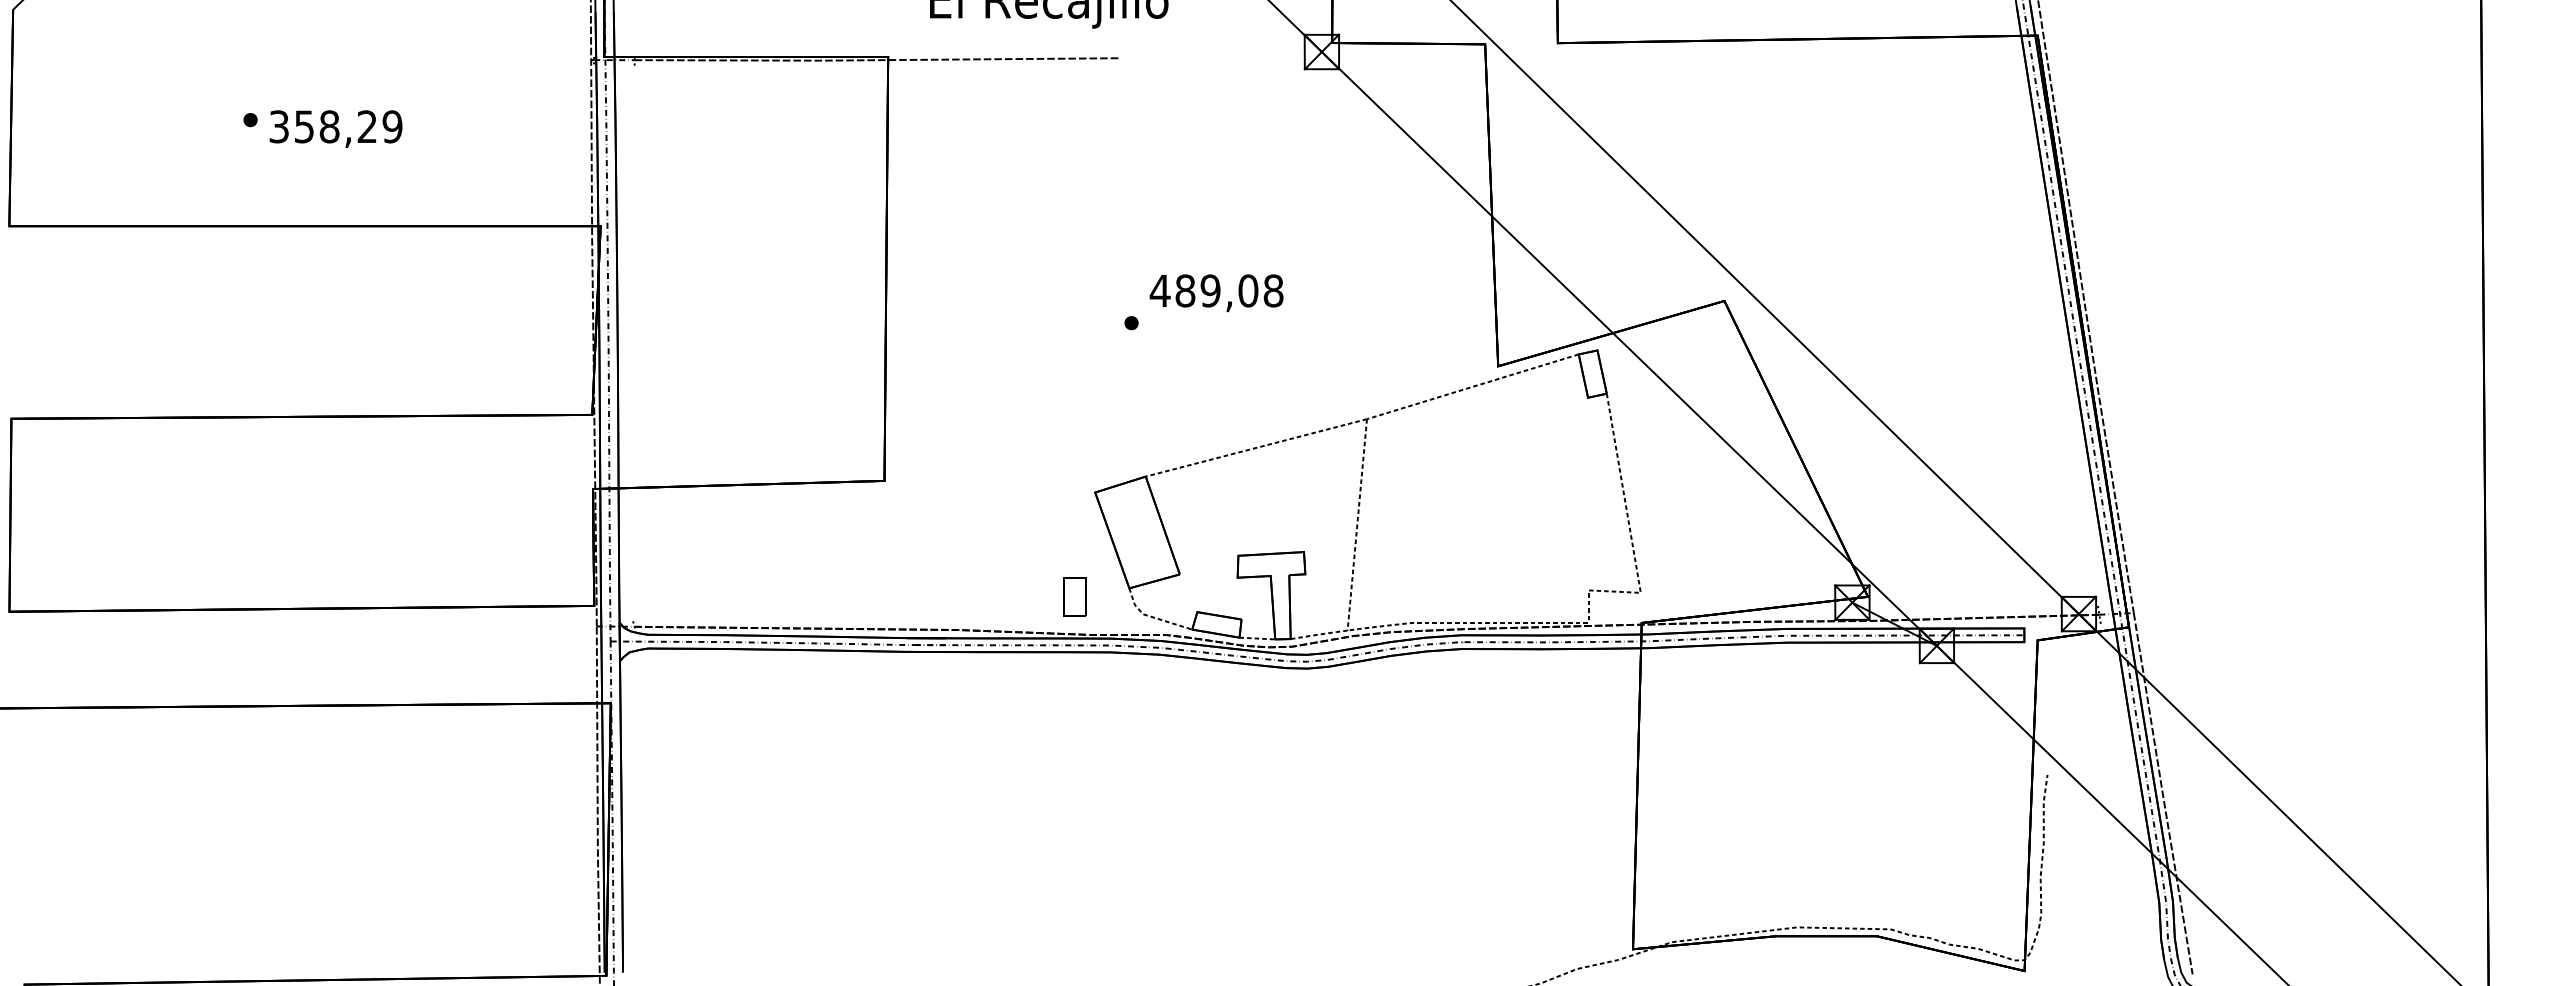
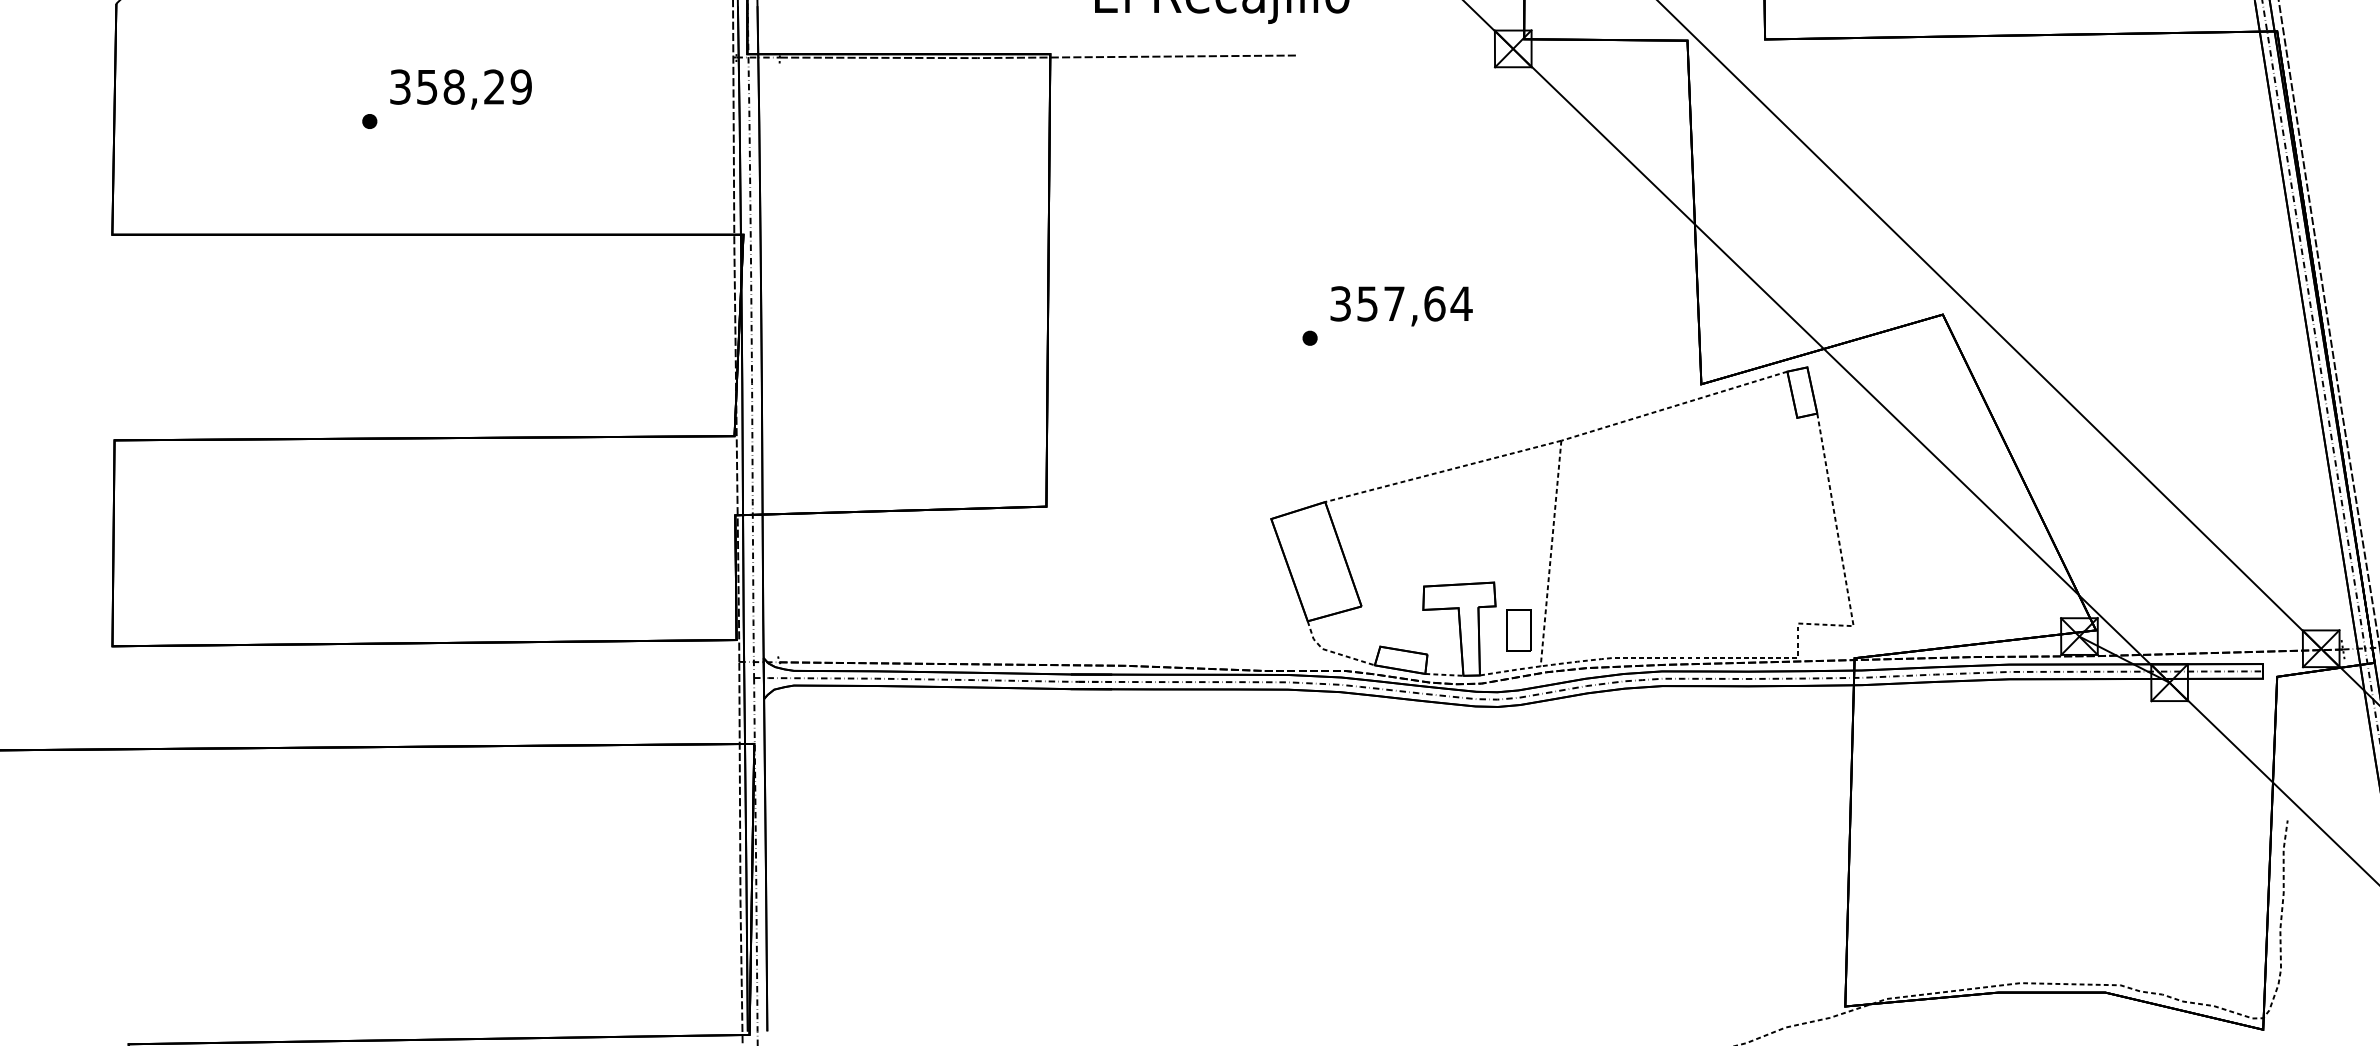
text: (335, 128) -> (460, 88), moved
text: (1216, 290) -> (1400, 303), 489,08 -> 357,64
part: (1074, 596) -> (1519, 630), moved

